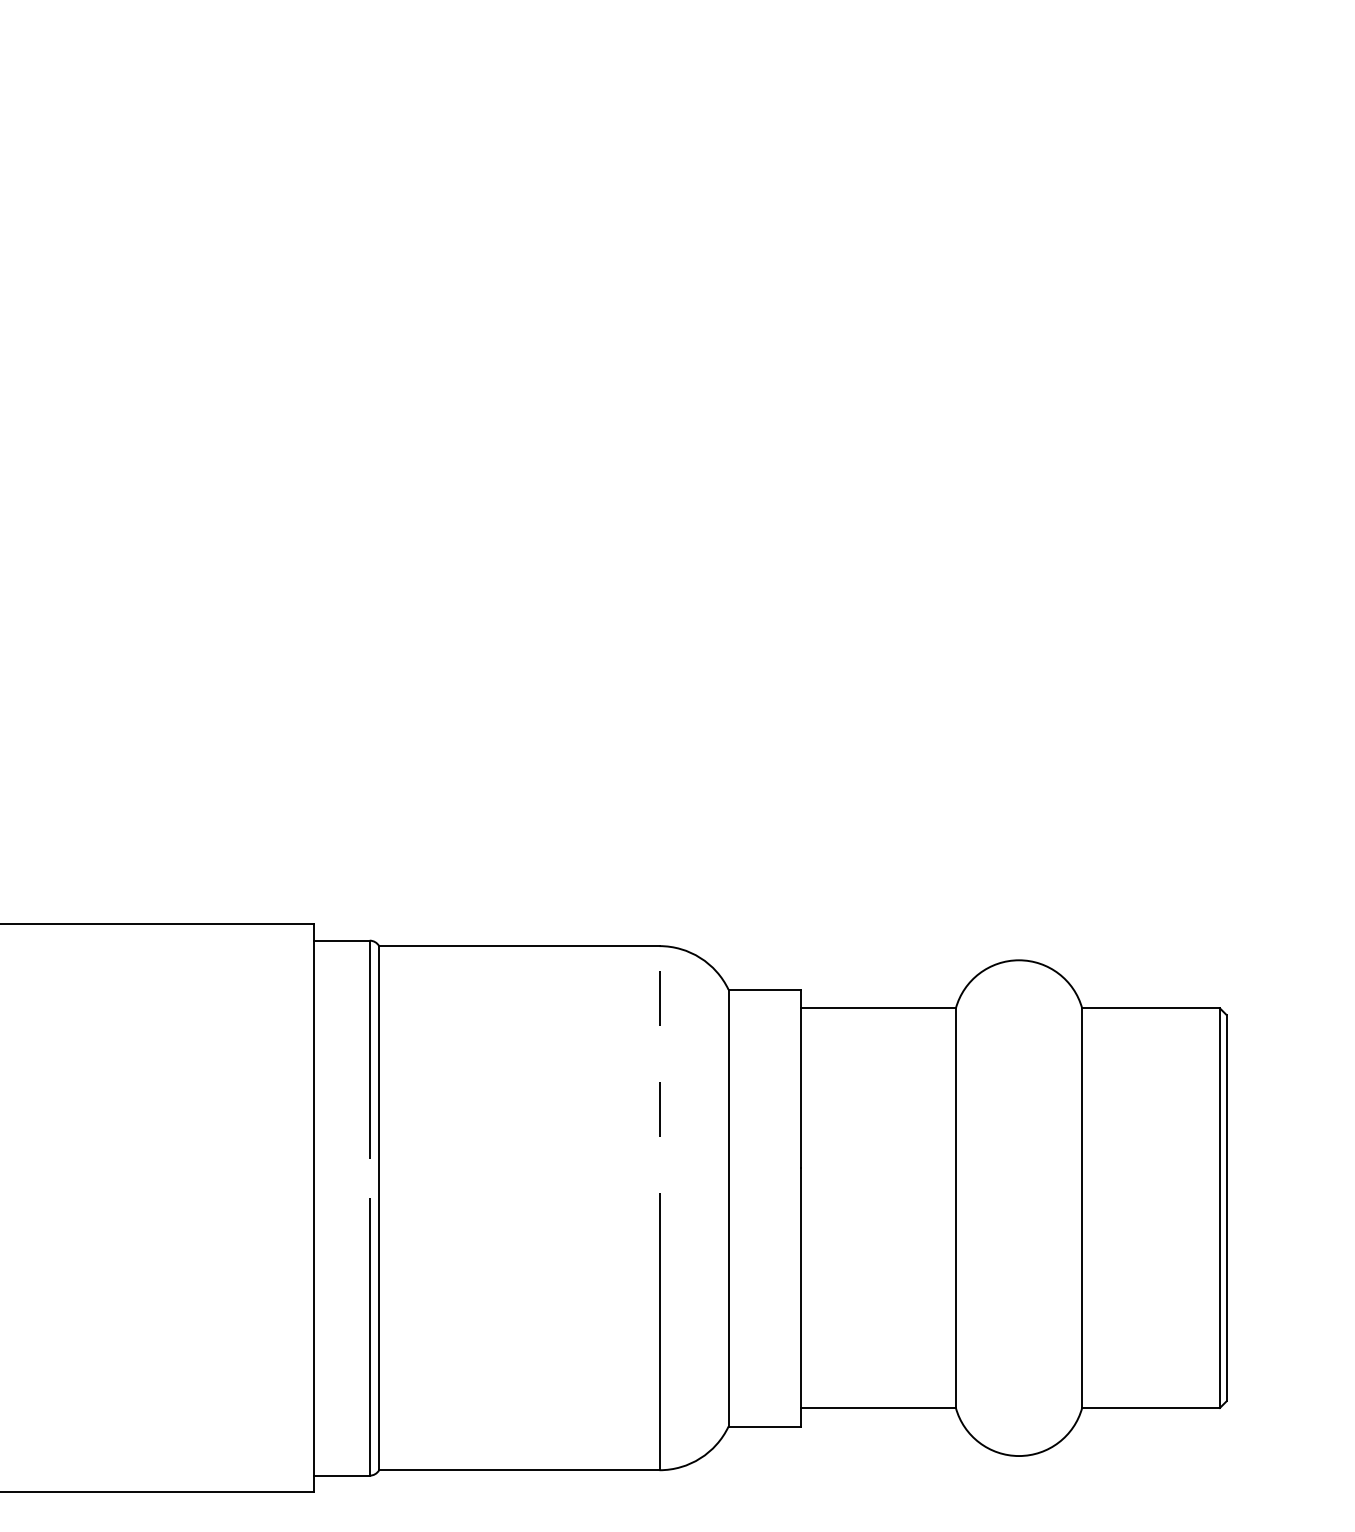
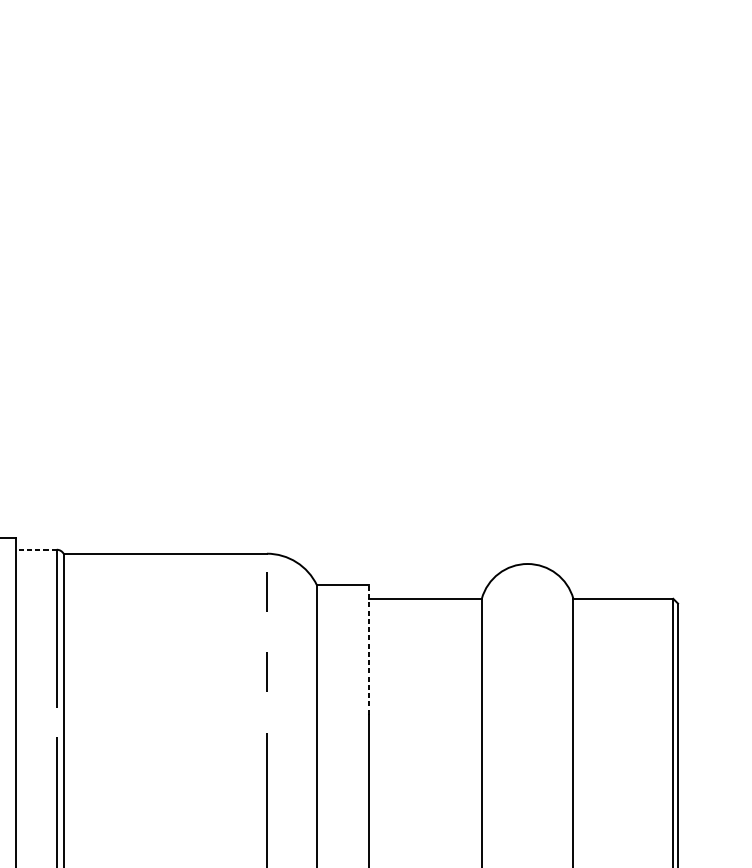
line: (341, 940) -> (36, 549), solid -> dashed
line: (800, 1078) -> (369, 649), solid -> dashed

